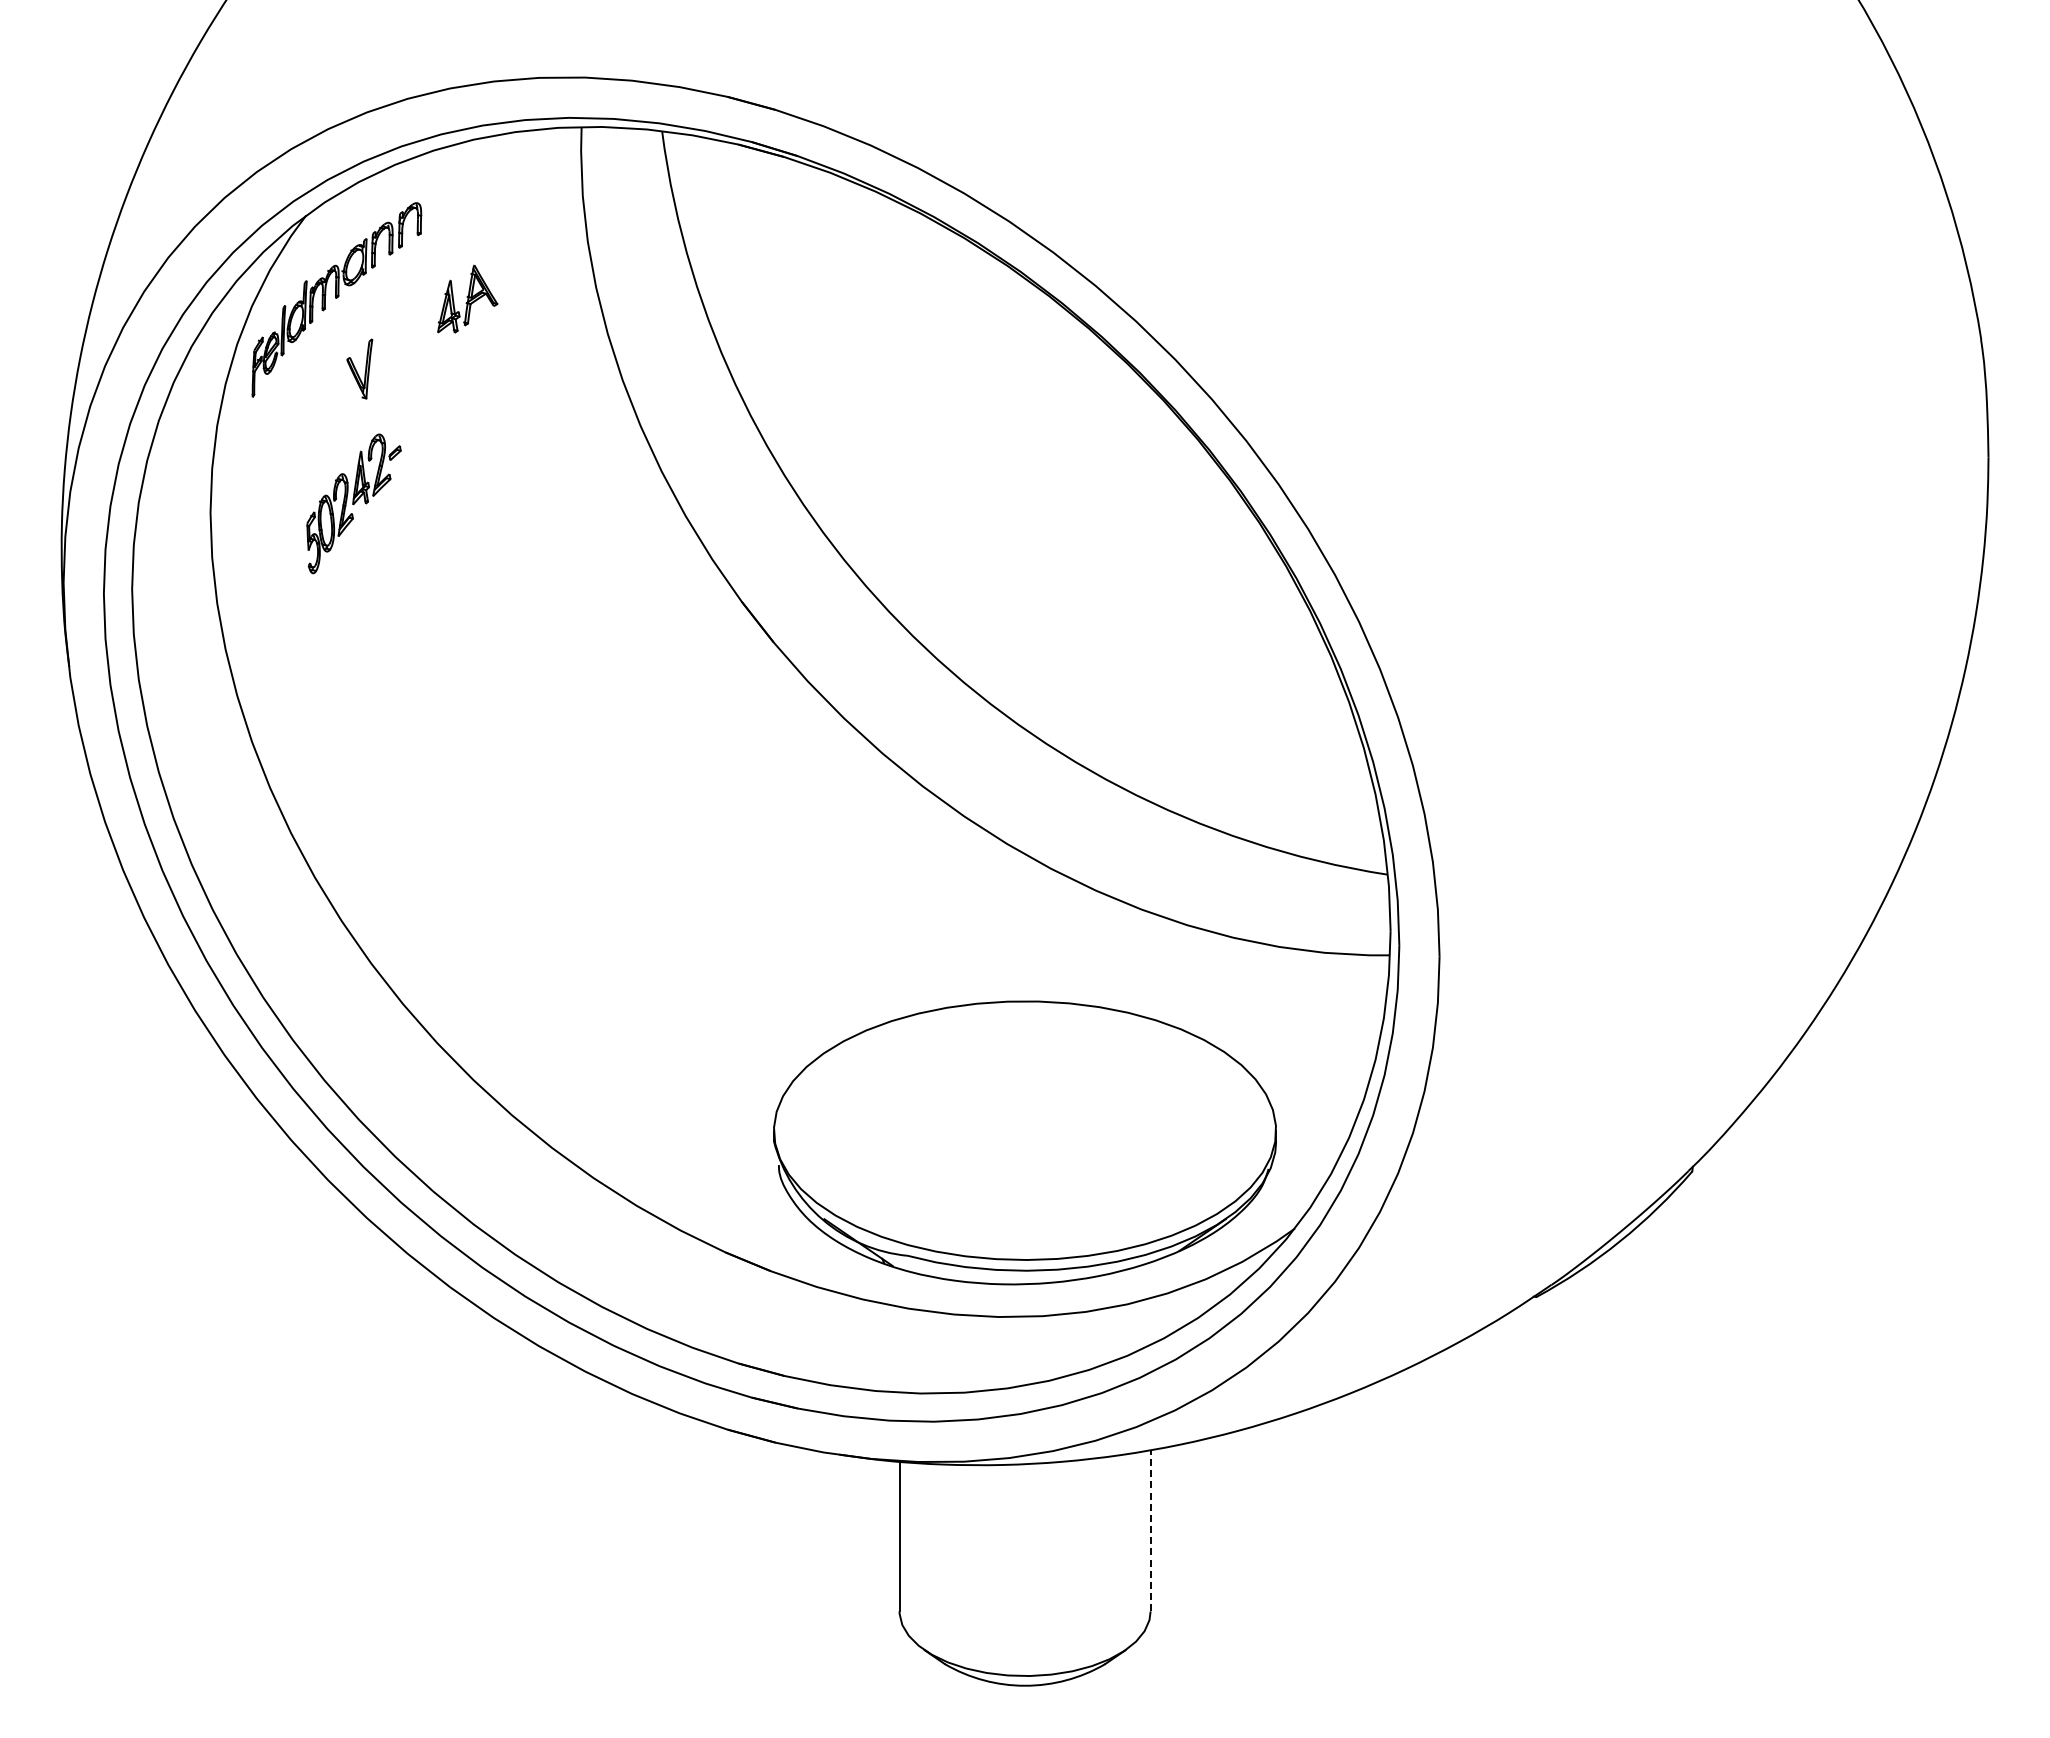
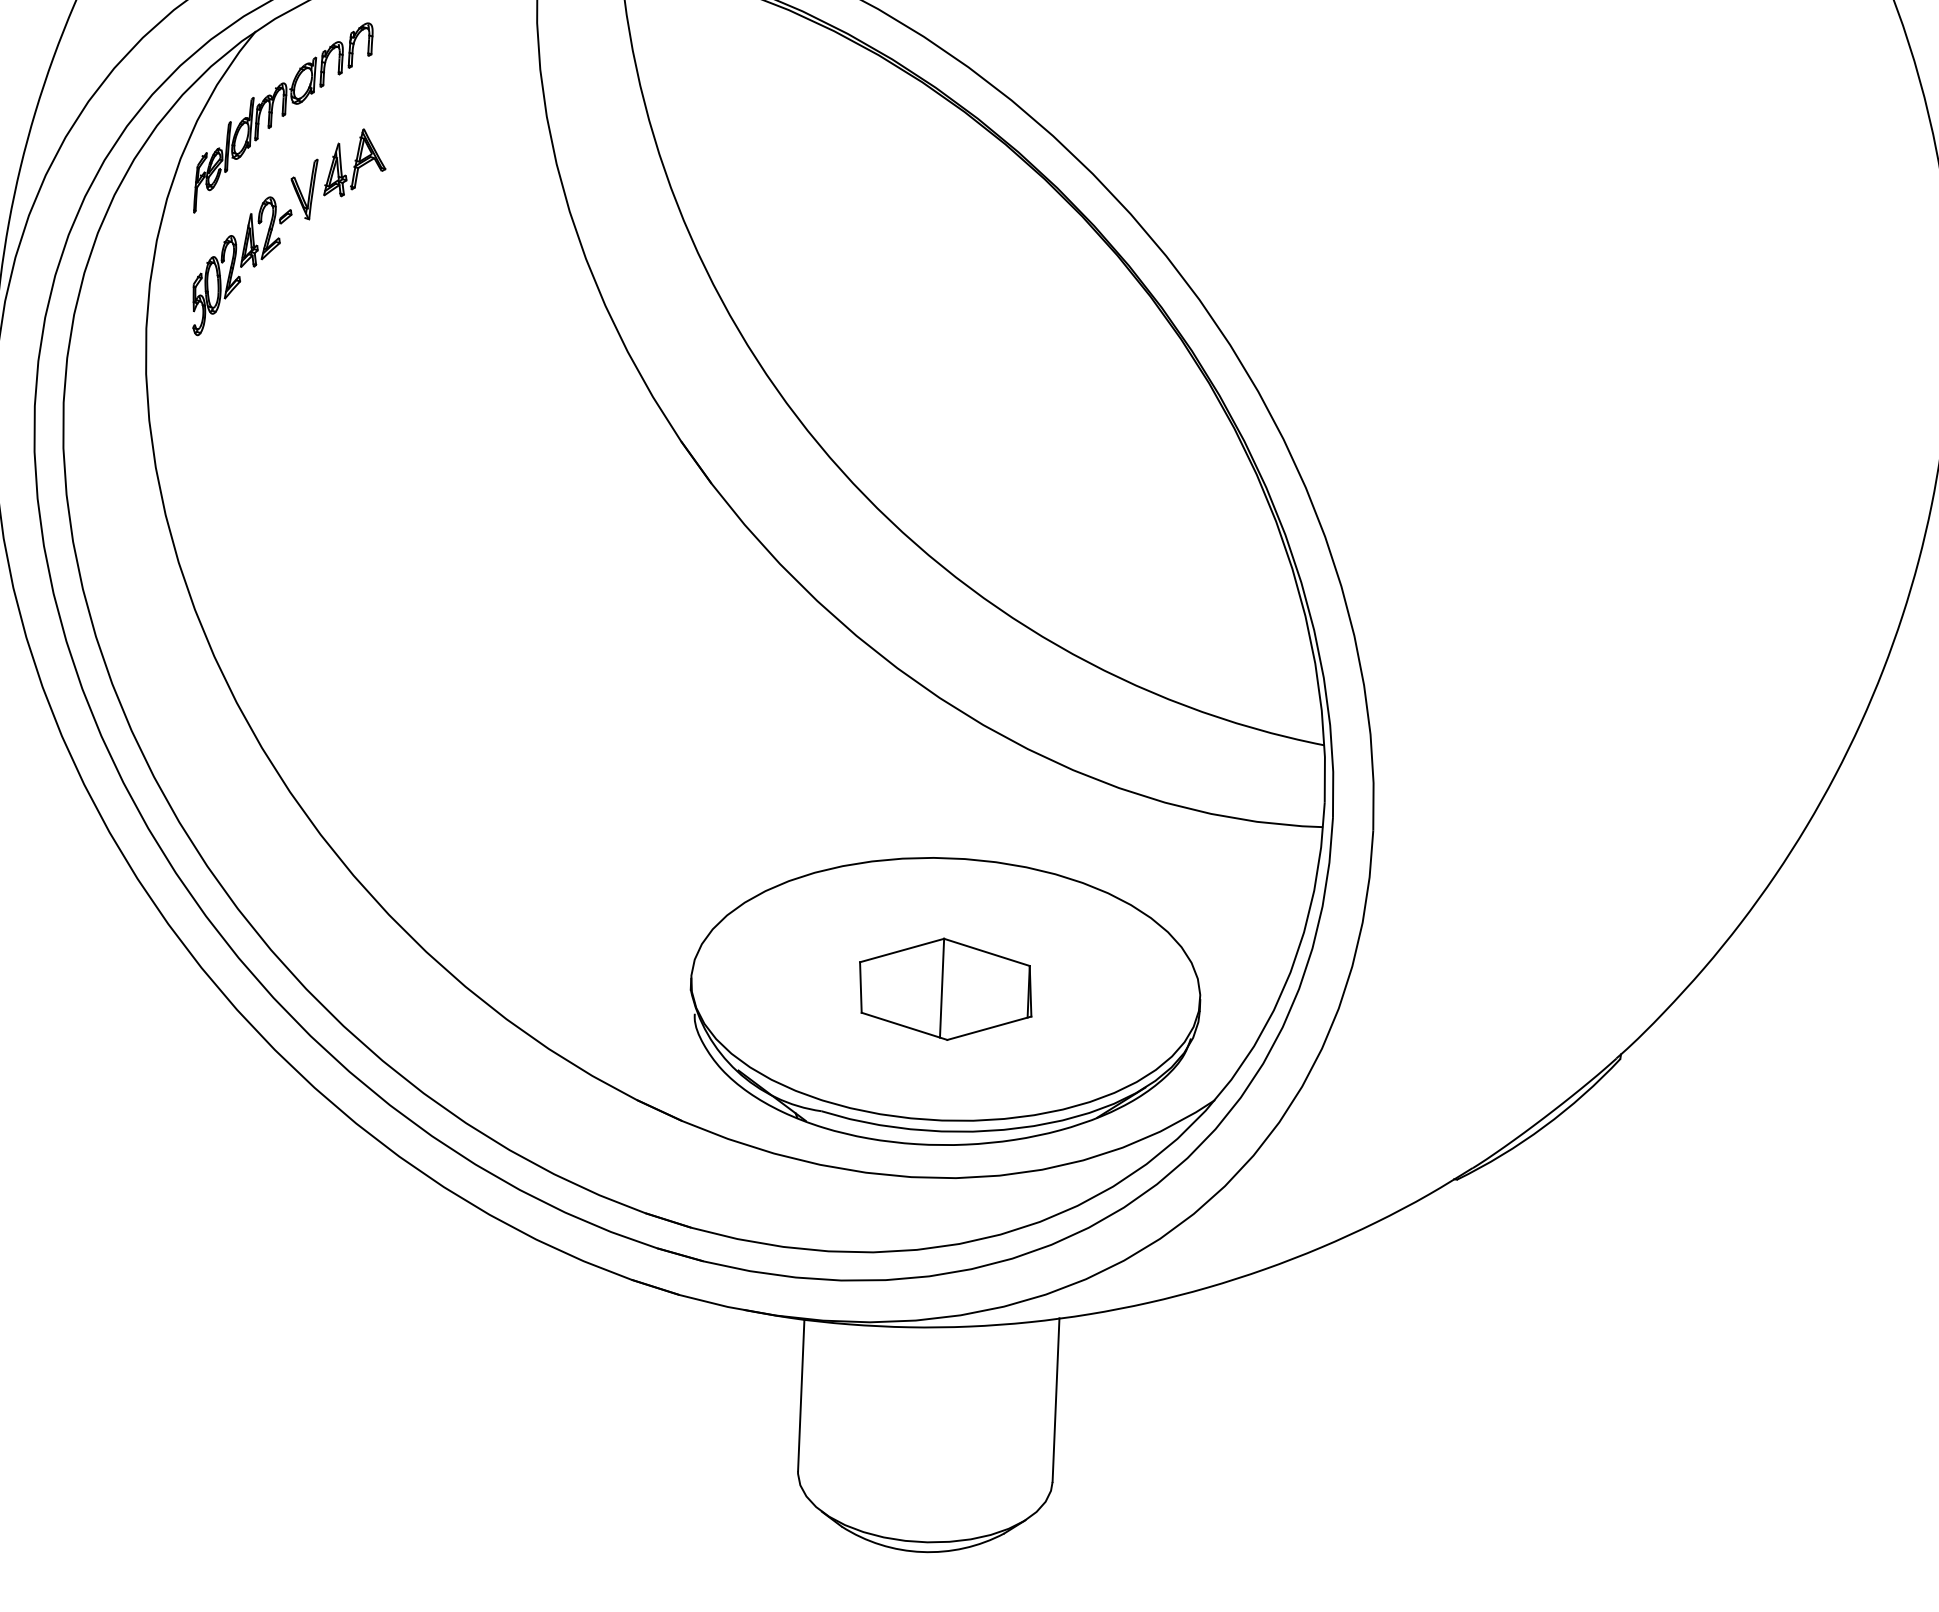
part: (467, 298) -> (355, 162), moved
part: (353, 503) -> (241, 266), moved
part: (1024, 1130) -> (945, 989), added
line: (1150, 1530) -> (1055, 1399), dashed -> solid

